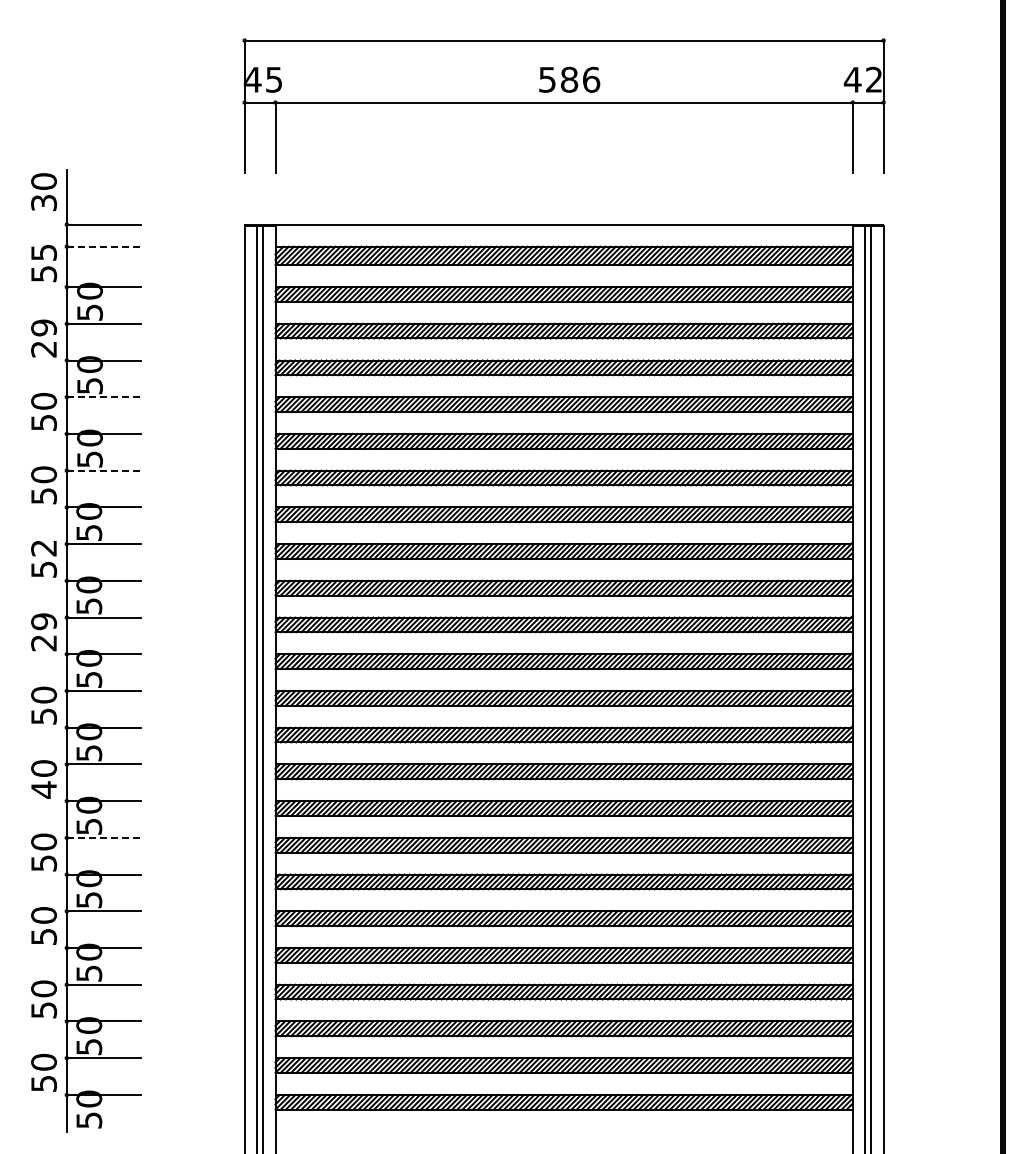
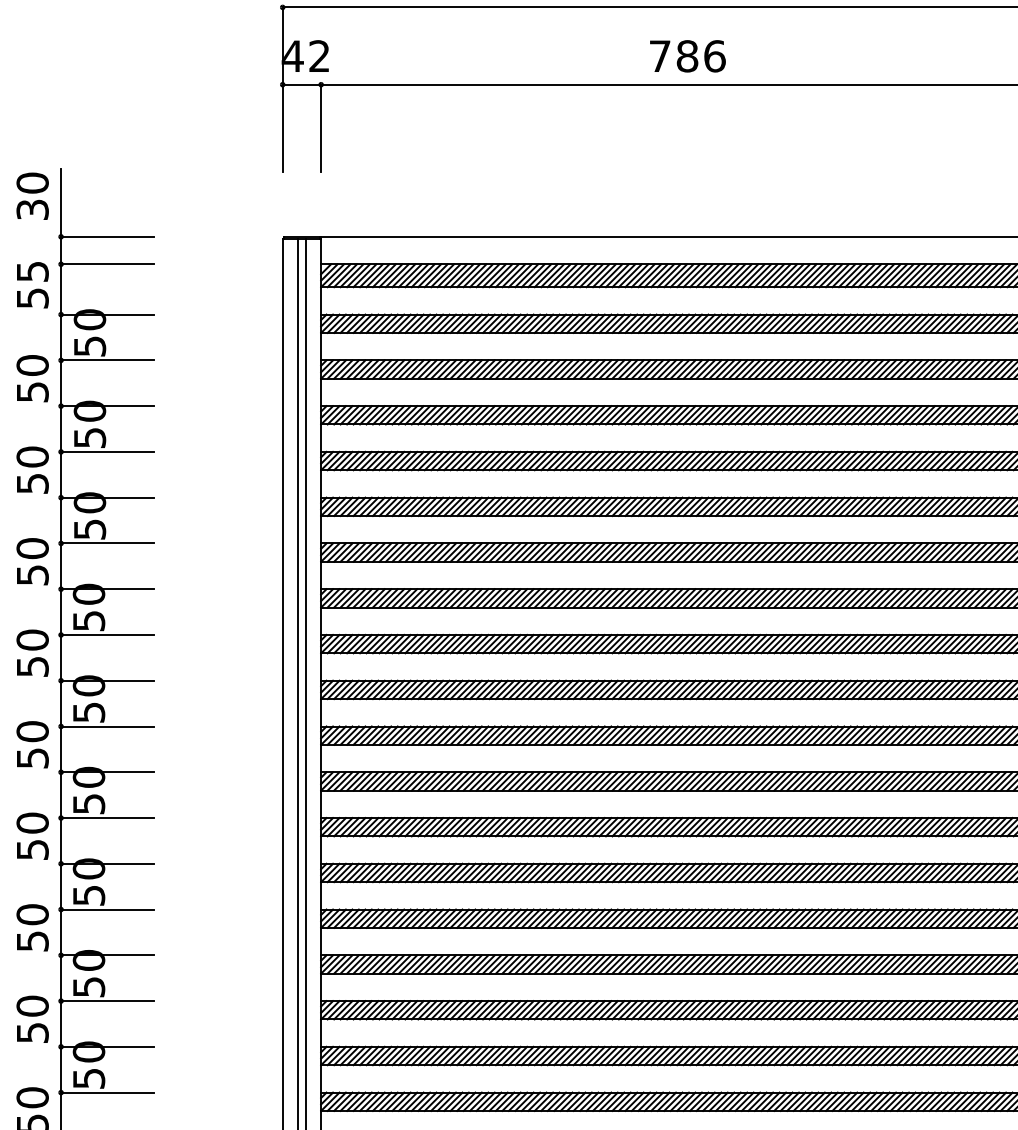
text: (273, 79) -> (318, 55), 45 -> 42
text: (547, 79) -> (660, 55), 586 -> 786
line: (104, 246) -> (108, 264), dashed -> solid
text: (44, 338) -> (33, 378), 29 -> 50
line: (104, 397) -> (108, 452), dashed -> solid
line: (104, 470) -> (108, 543), dashed -> solid
text: (44, 547) -> (33, 639), 52 -> 50
text: (44, 632) -> (33, 745), 29 -> 50
text: (44, 789) -> (33, 940), 40 -> 50
line: (104, 837) -> (108, 1000), dashed -> solid

